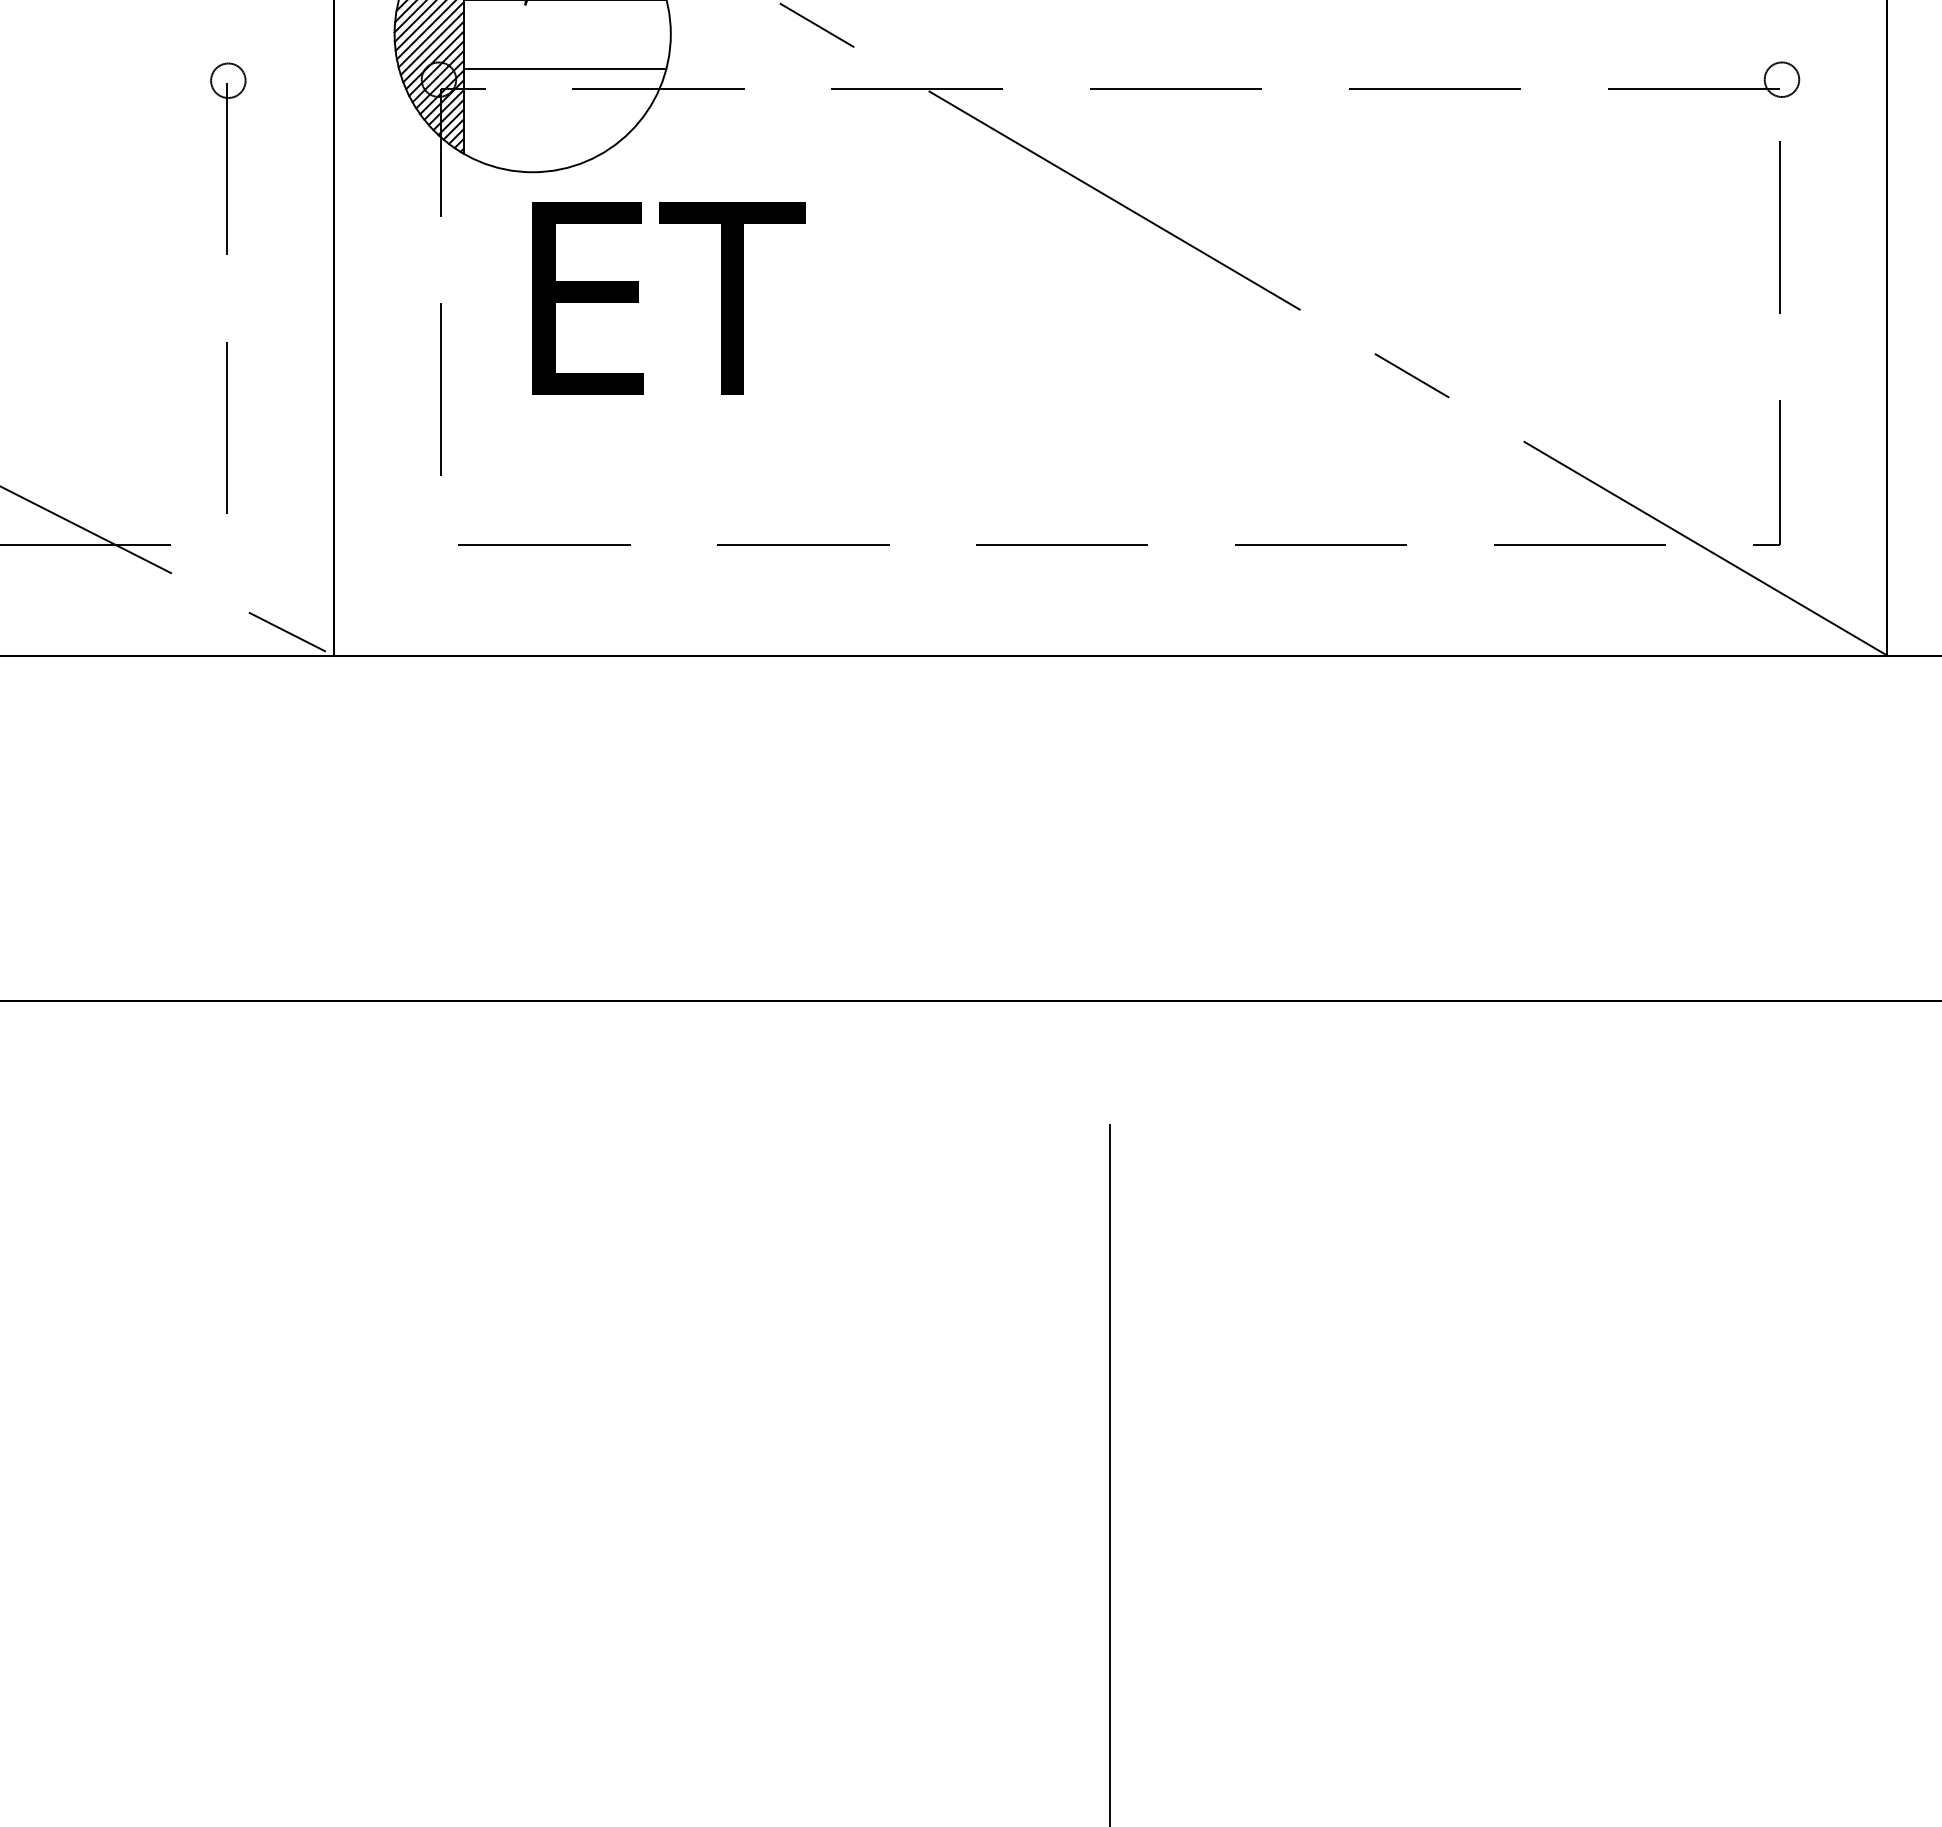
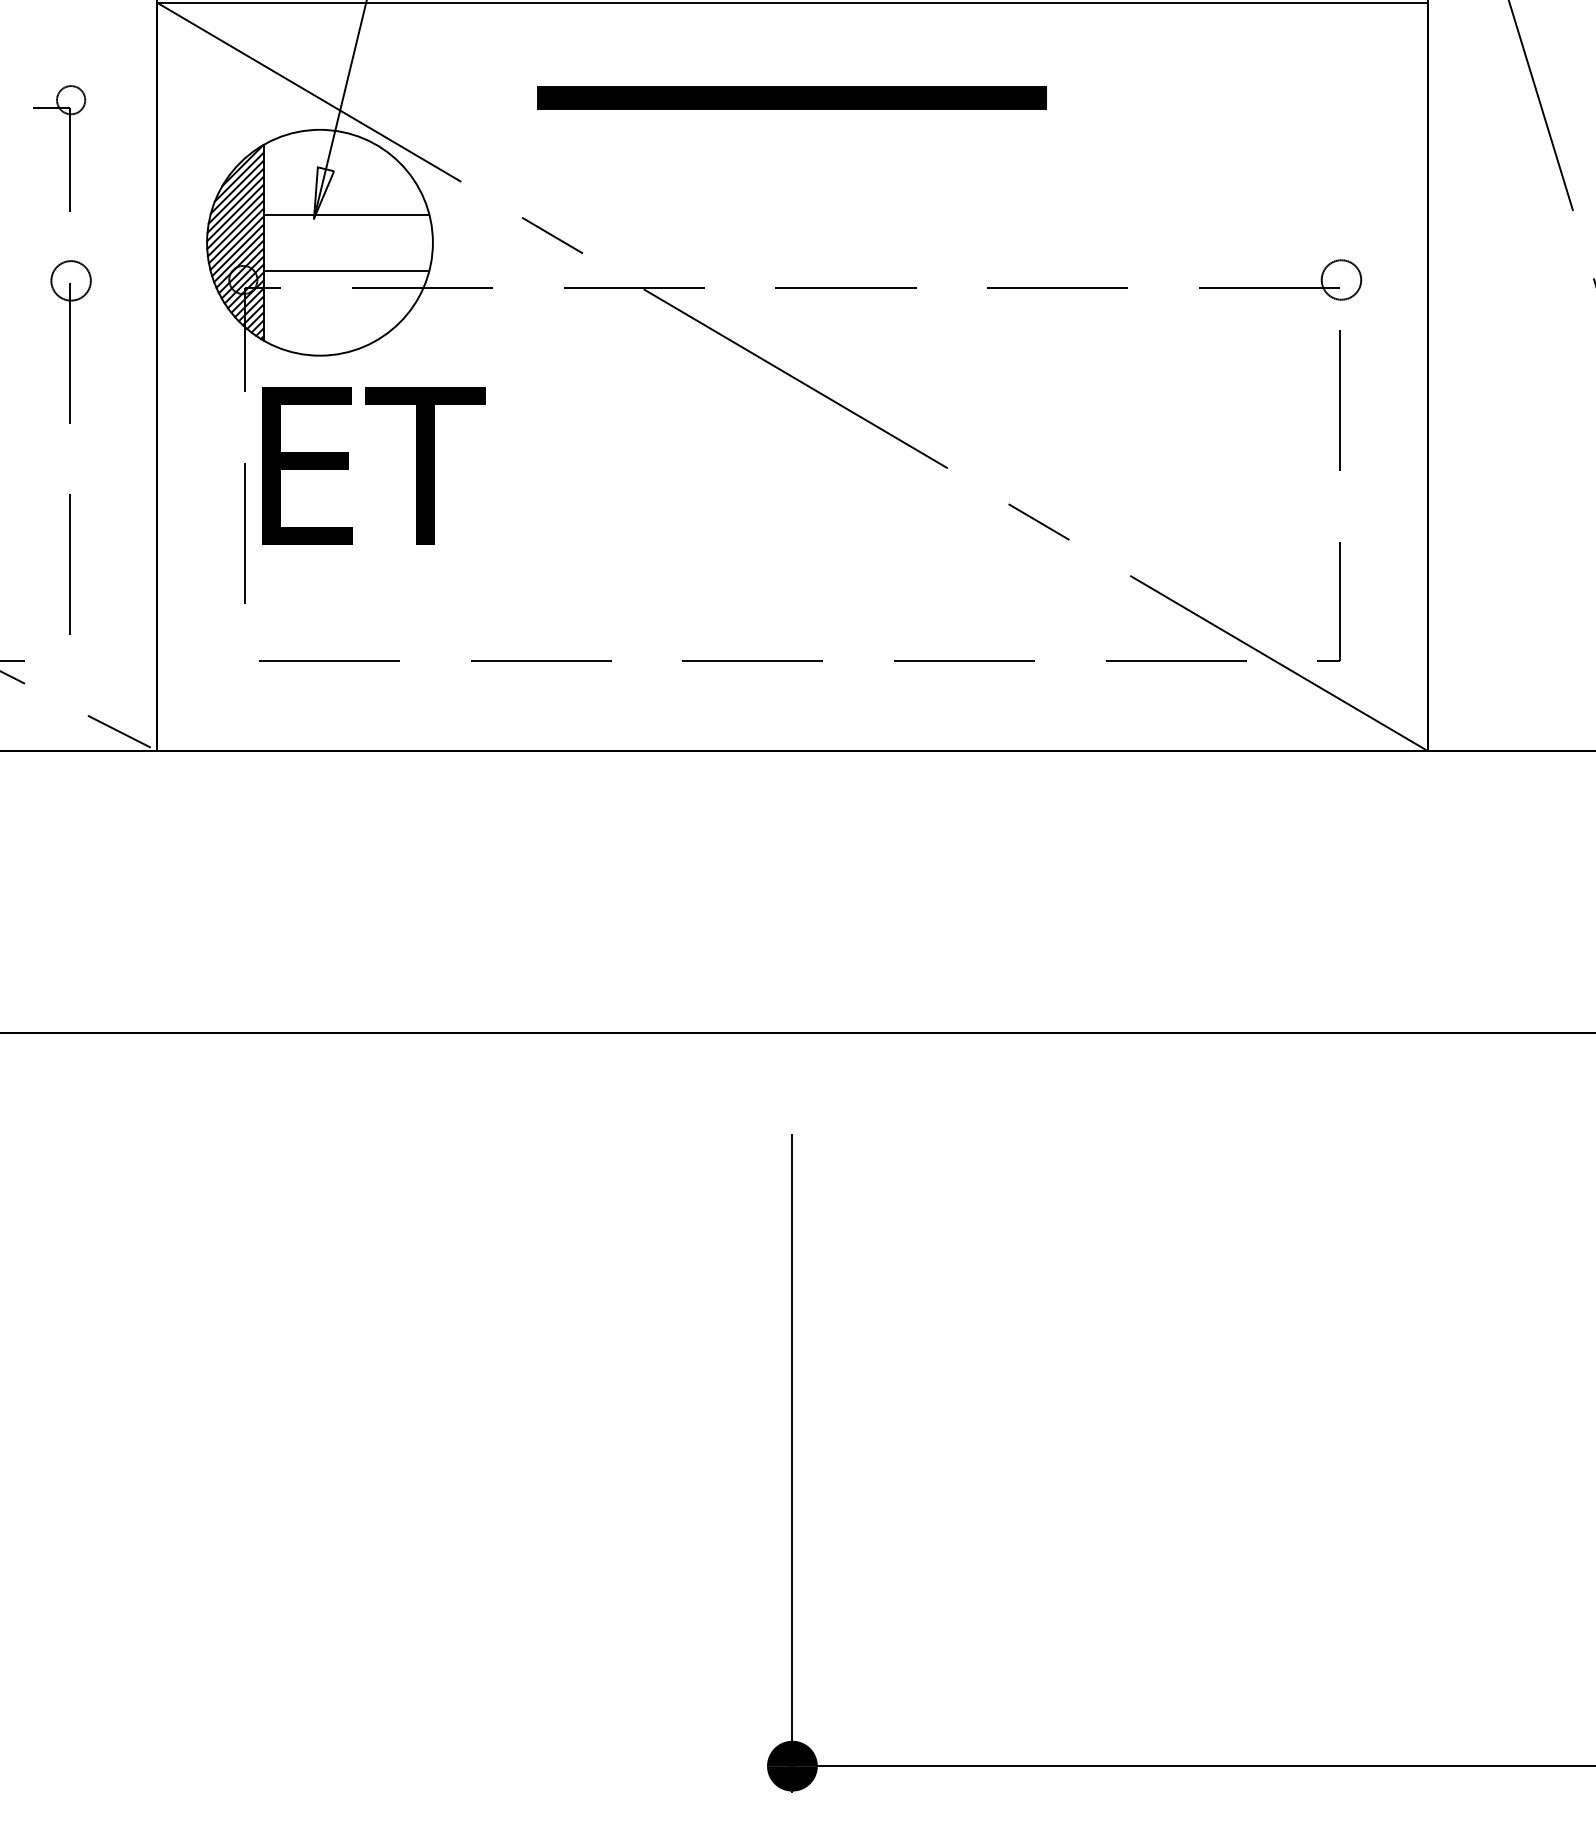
circle: (1782, 79) -> (1341, 279), size x1.4
circle: (228, 80) -> (71, 280), size x1.4
text: (669, 298) -> (373, 465), moved

